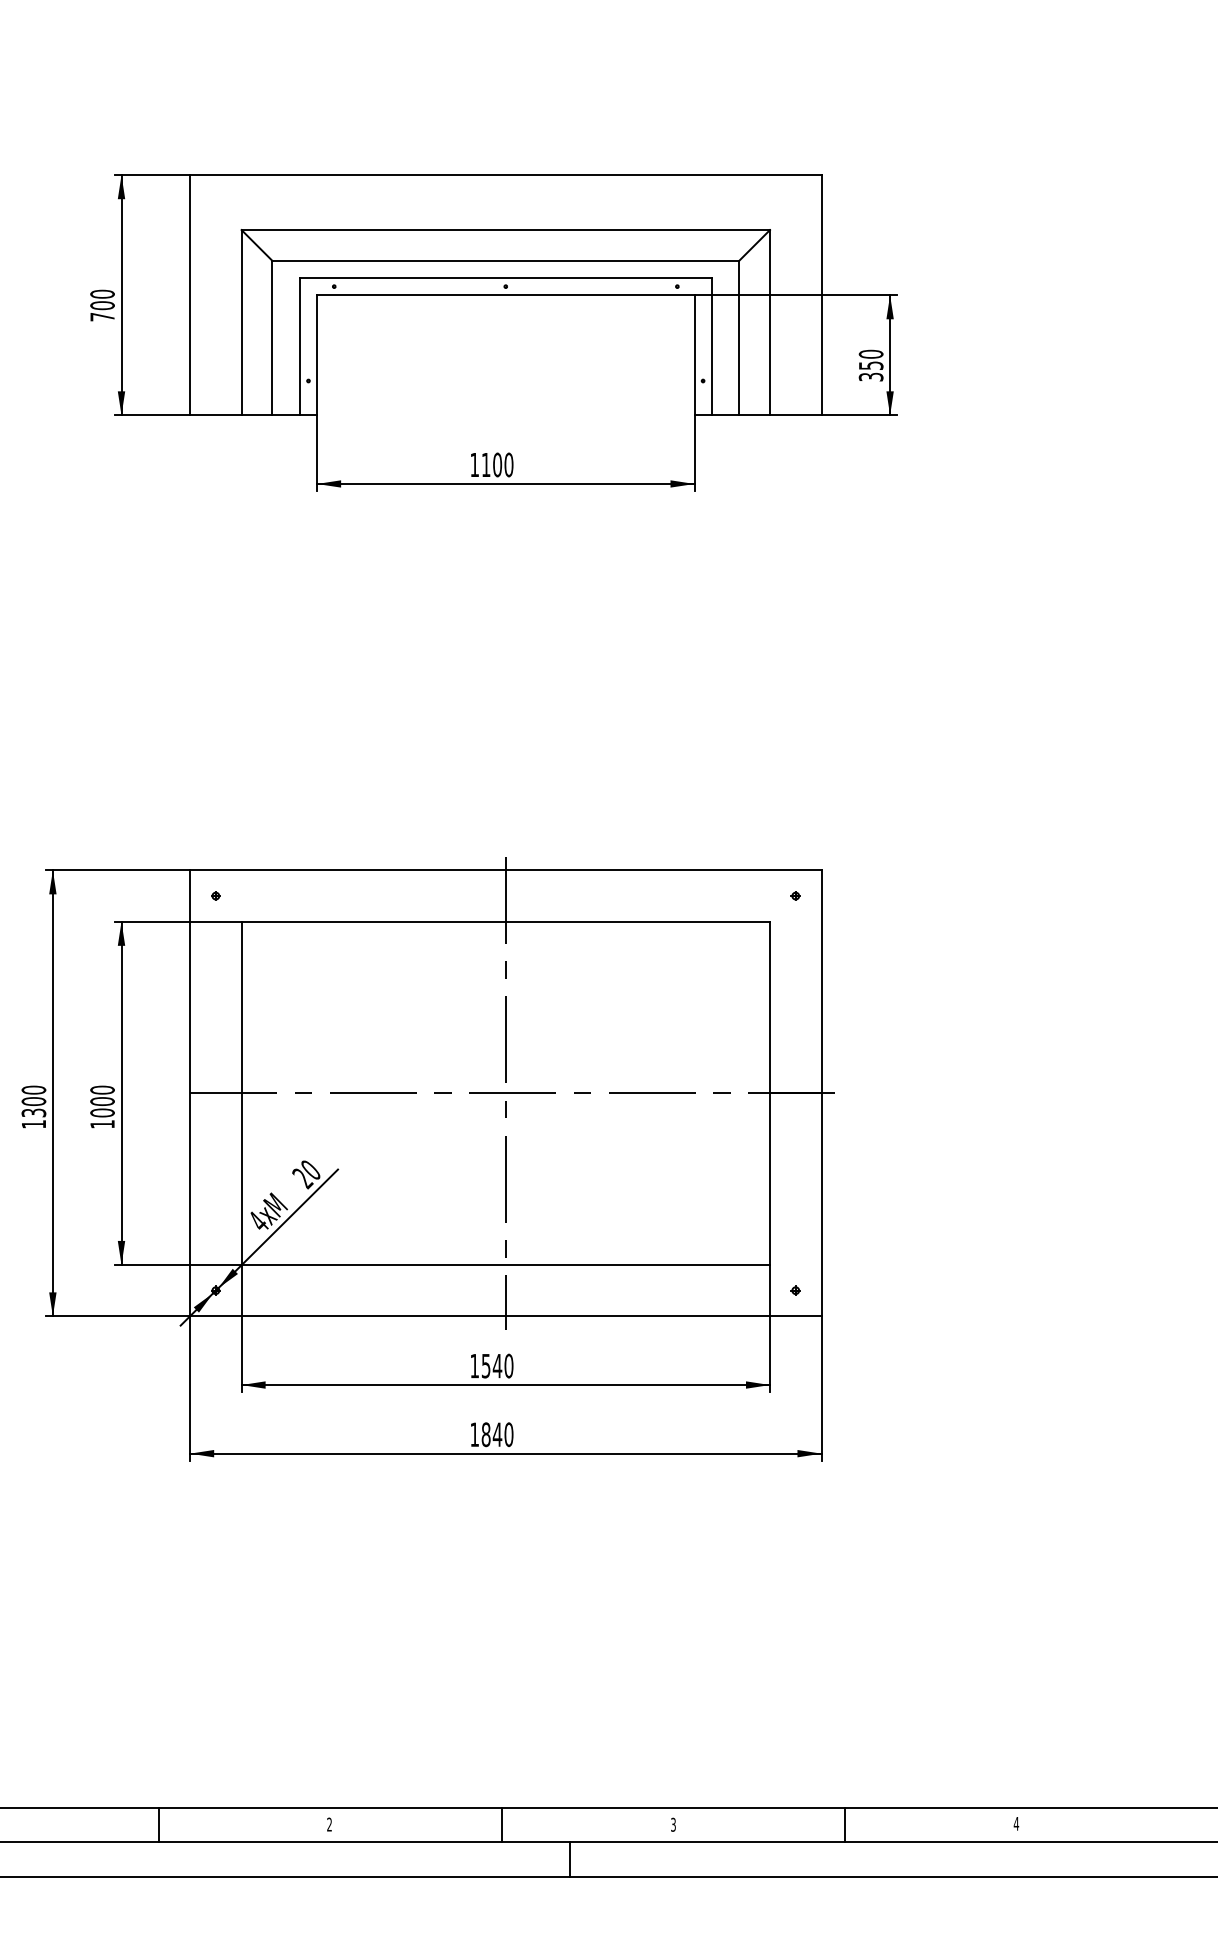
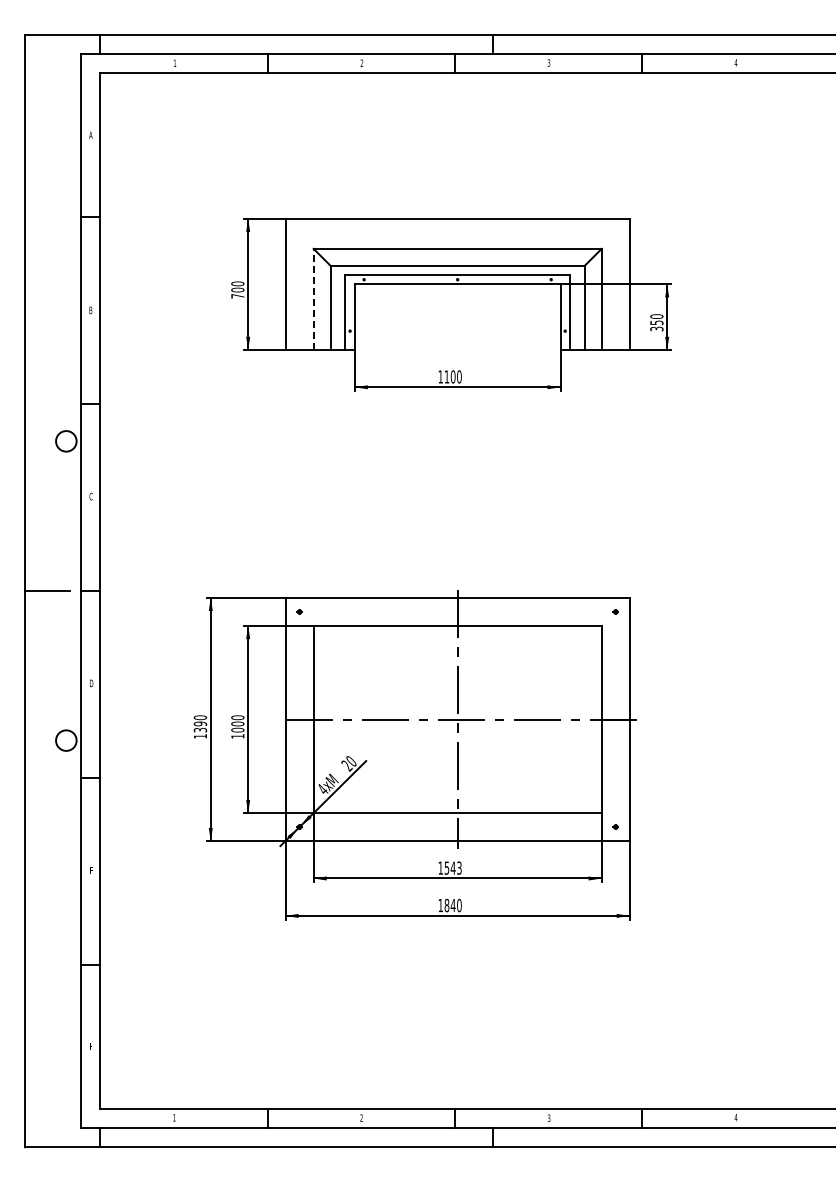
line: (241, 322) -> (313, 299), solid -> dashed
text: (34, 1100) -> (200, 723), 1300 -> 1390
text: (509, 1364) -> (459, 867), 1540 -> 1543

